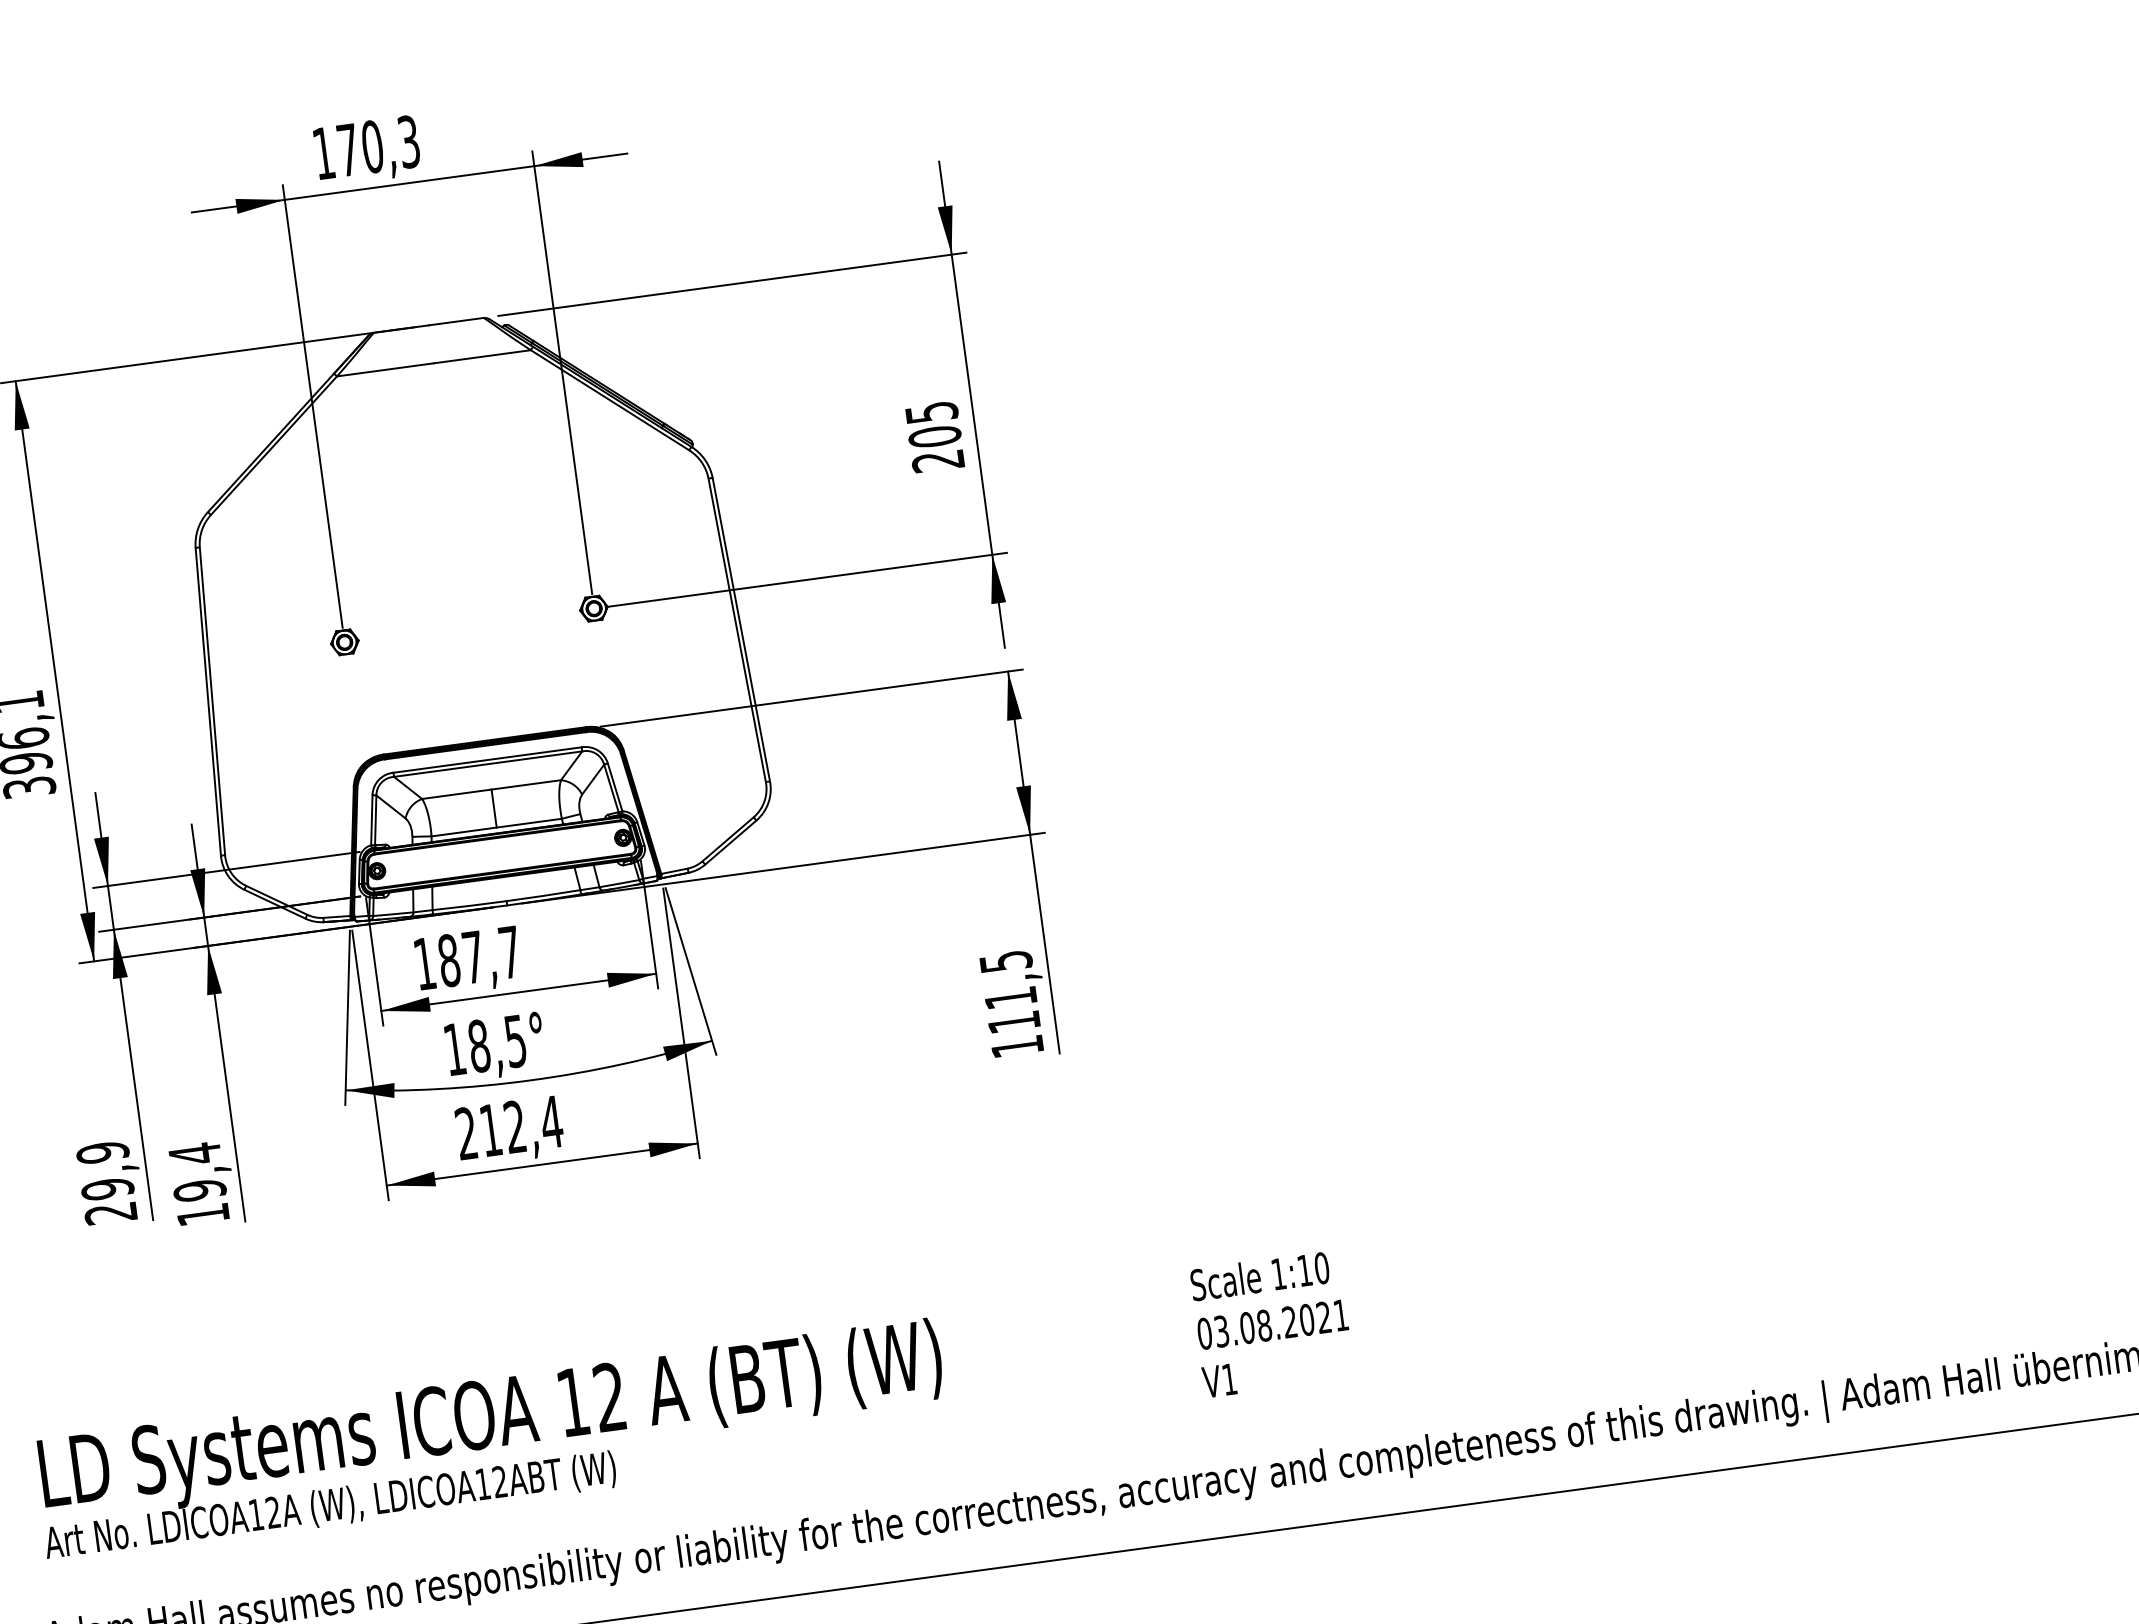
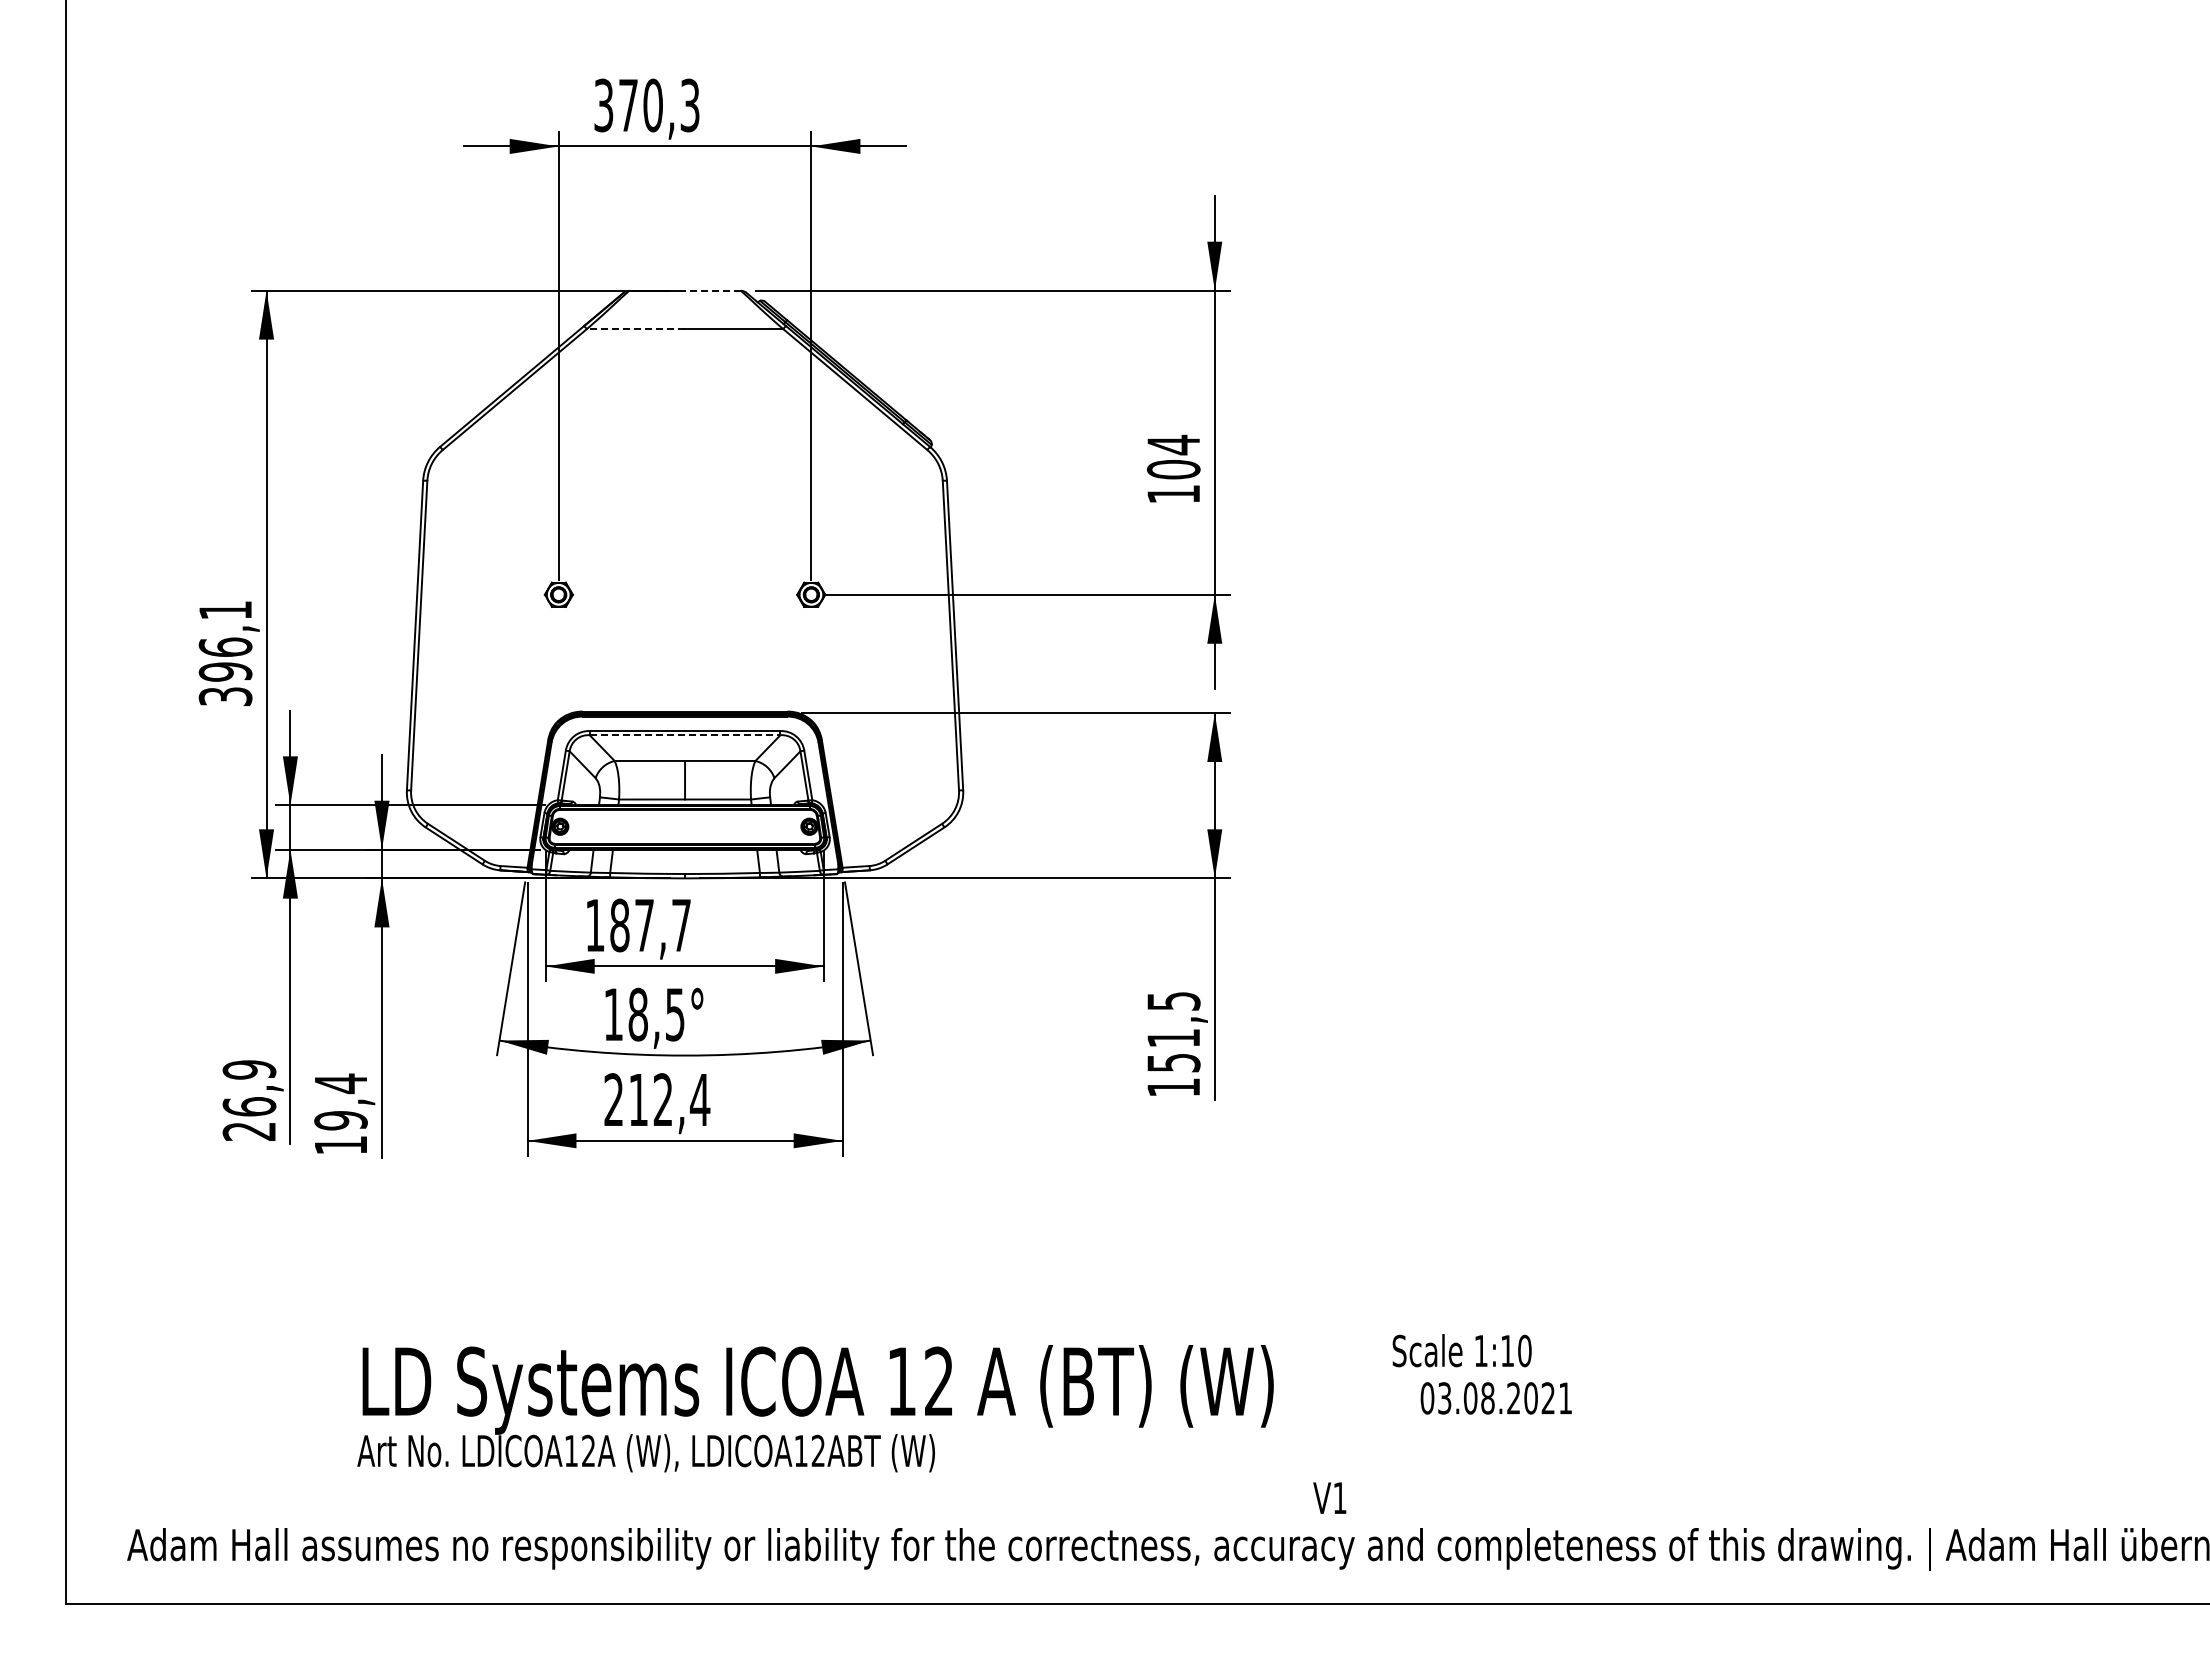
text: (323, 153) -> (603, 105), 170,3 -> 370,3
line: (455, 321) -> (712, 290), solid -> dashed
line: (385, 370) -> (635, 329), solid -> dashed
text: (934, 435) -> (1173, 468), 205 -> 104
line: (488, 764) -> (685, 735), solid -> dashed
text: (1014, 1022) -> (1173, 1063), 111,5 -> 151,5
text: (107, 1188) -> (249, 1106), 29,9 -> 26,9
text: (1259, 1276) -> (1461, 1350), moved
text: (1271, 1324) -> (1495, 1398), moved
text: (1219, 1380) -> (1329, 1497), moved
text: (491, 1440) -> (815, 1408), moved

